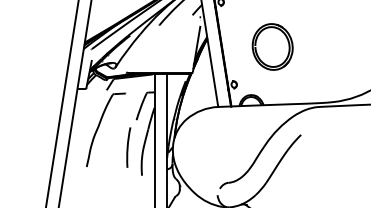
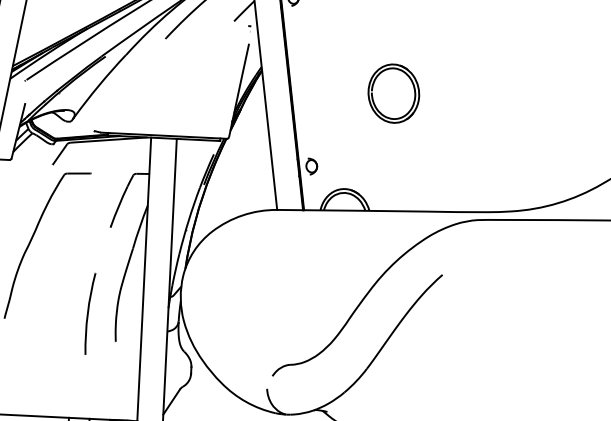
part: (272, 46) -> (393, 92), size x0.62
part: (128, 147) -> (89, 313), moved

